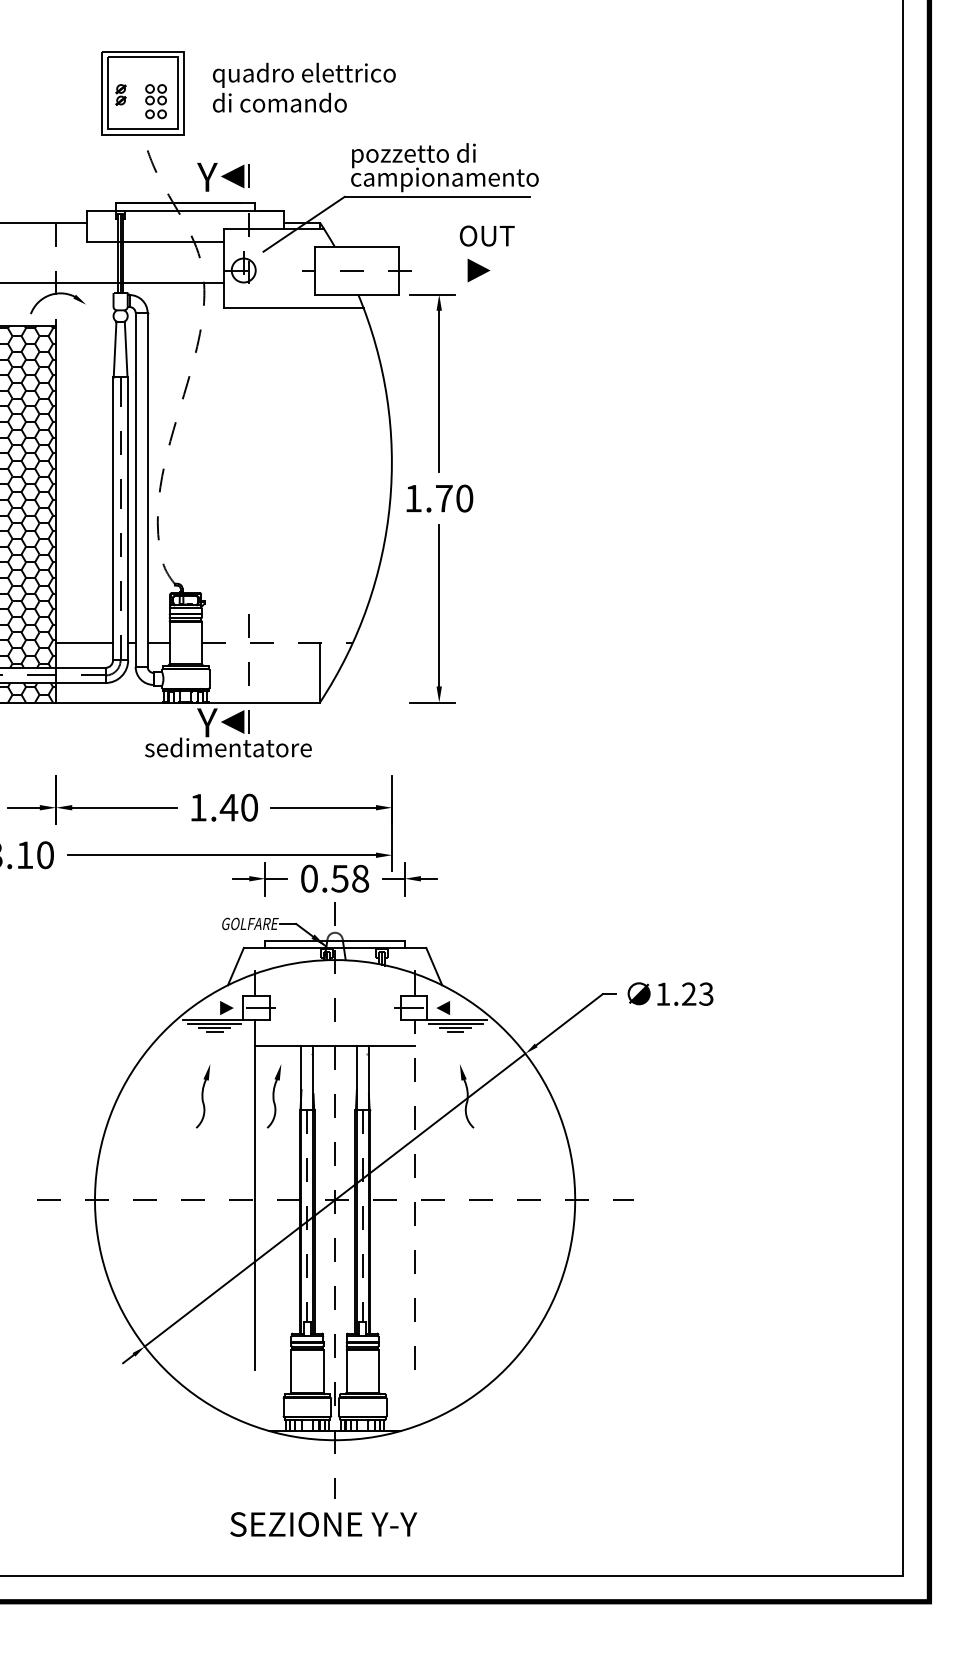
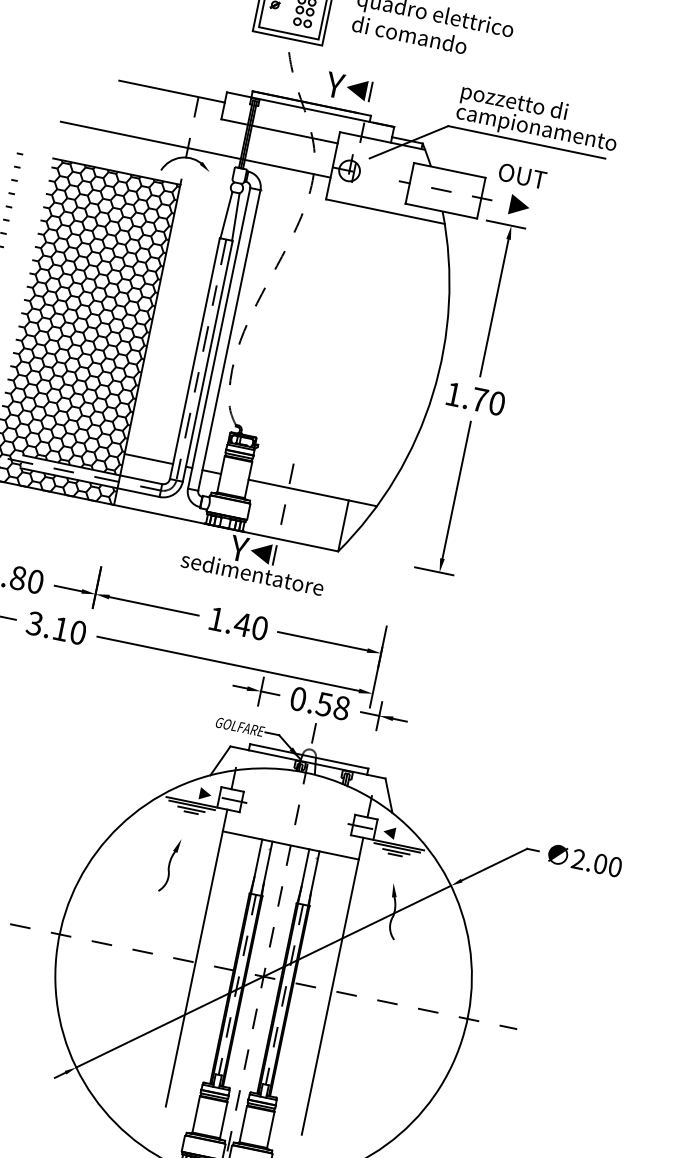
text: (486, 235) -> (522, 175), moved
line: (478, 270) -> (519, 206), moved
line: (277, 642) -> (312, 492), dashed -> solid
text: (684, 993) -> (596, 862), 1.23 -> 2.00
part: (273, 1096) -> (229, 877), removed
line: (415, 1194) -> (332, 986), dashed -> solid

